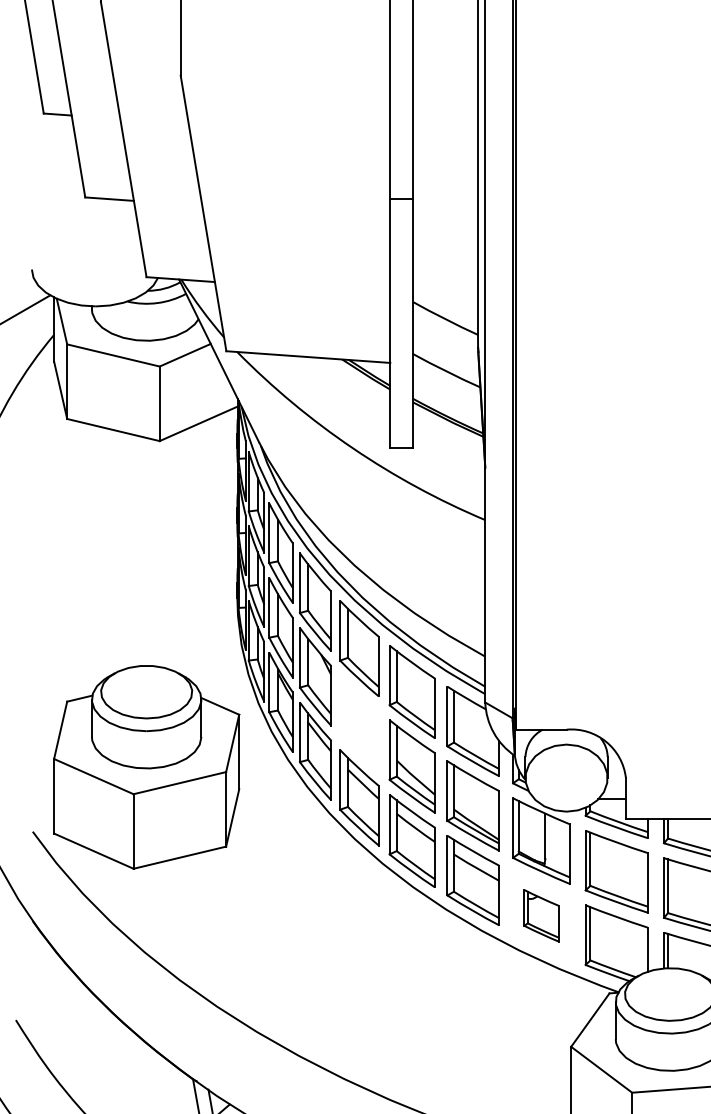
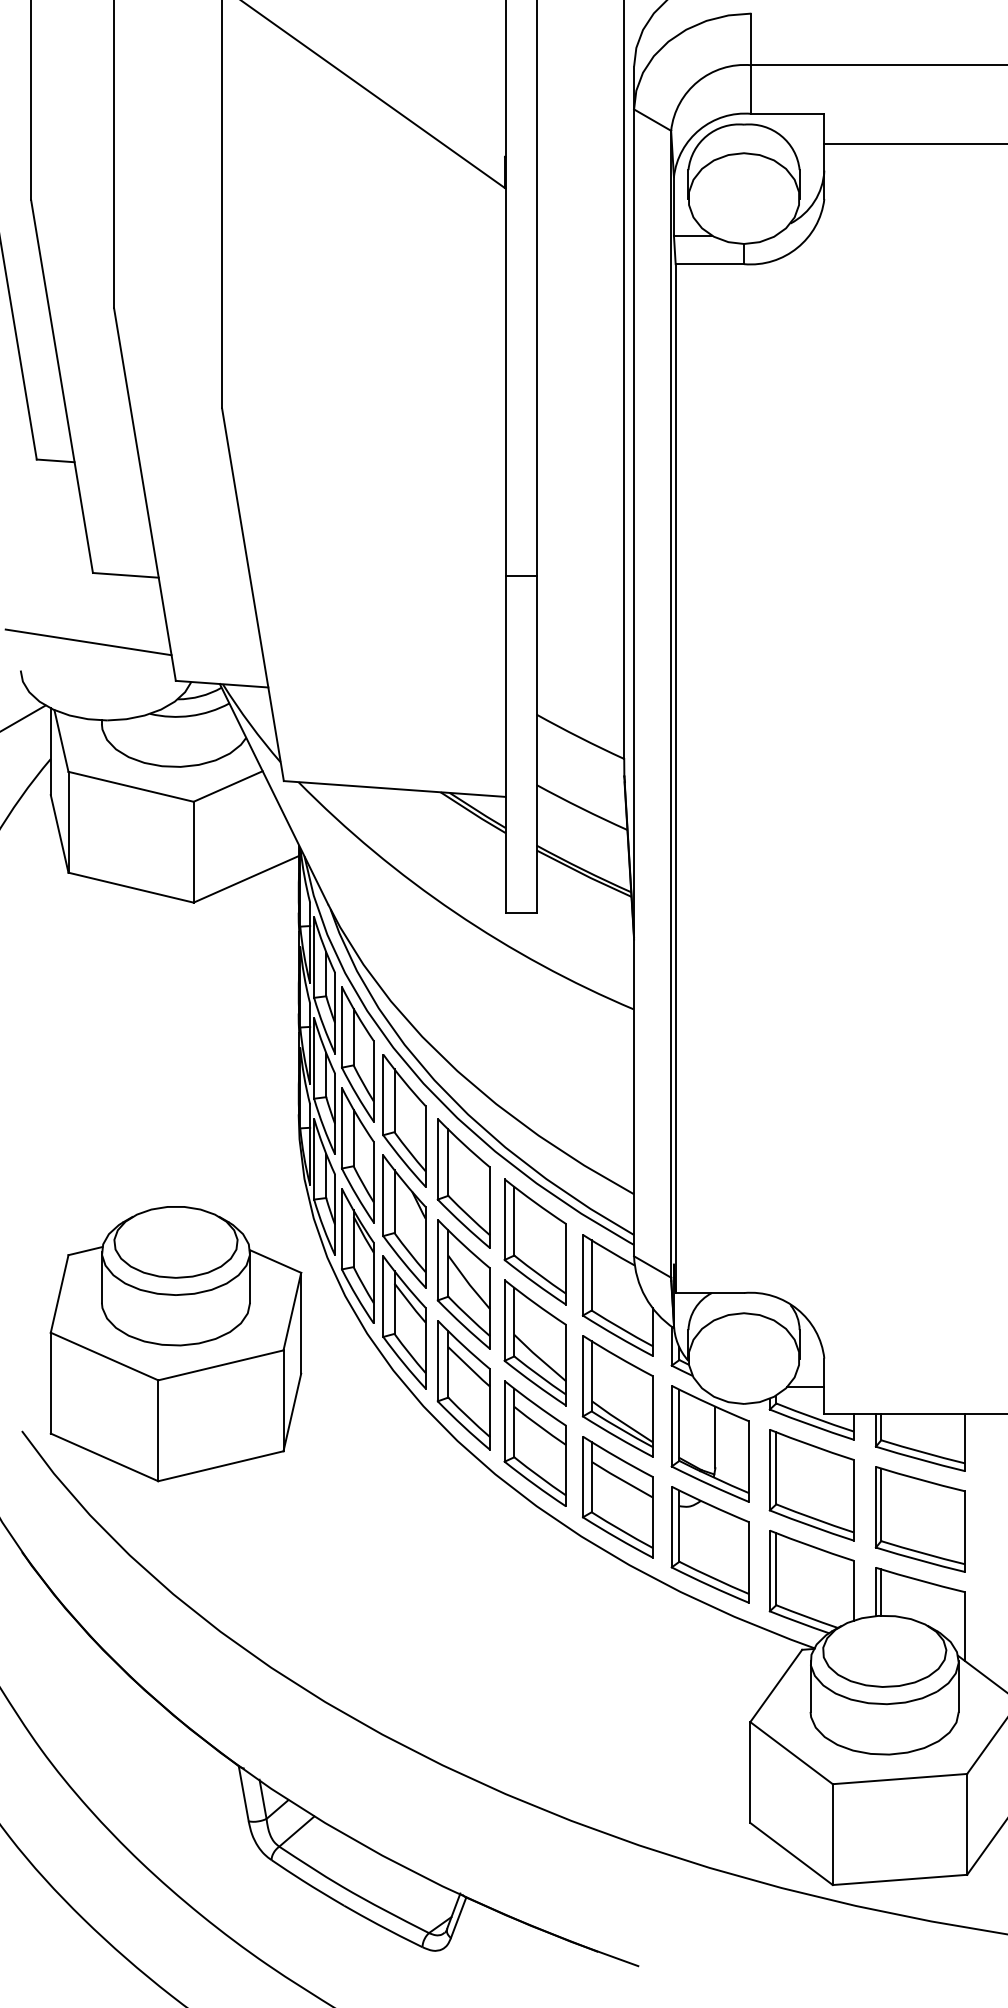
line: (81, 248) -> (88, 642), added
part: (359, 723) -> (463, 1284), added
part: (541, 915) -> (709, 1544), size x1.67

